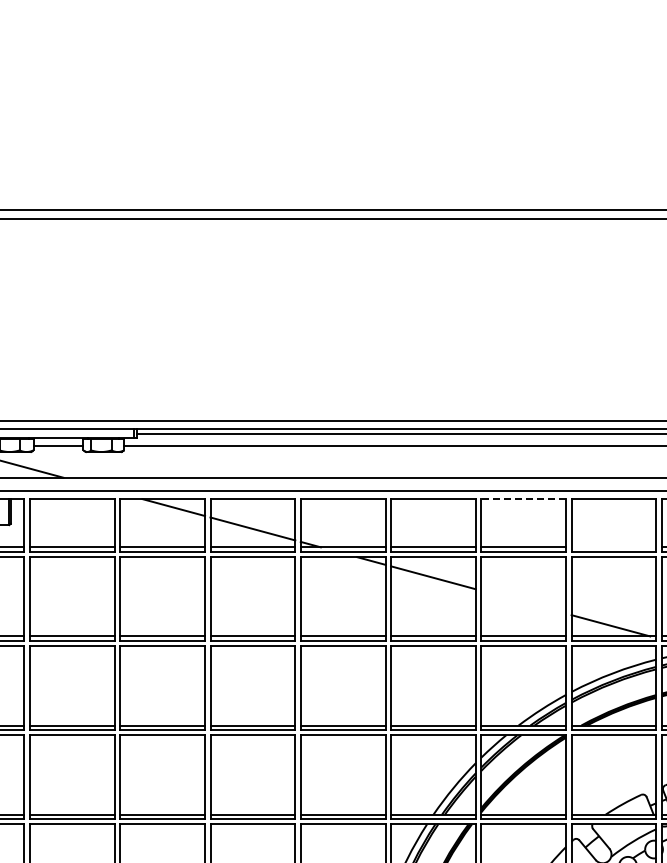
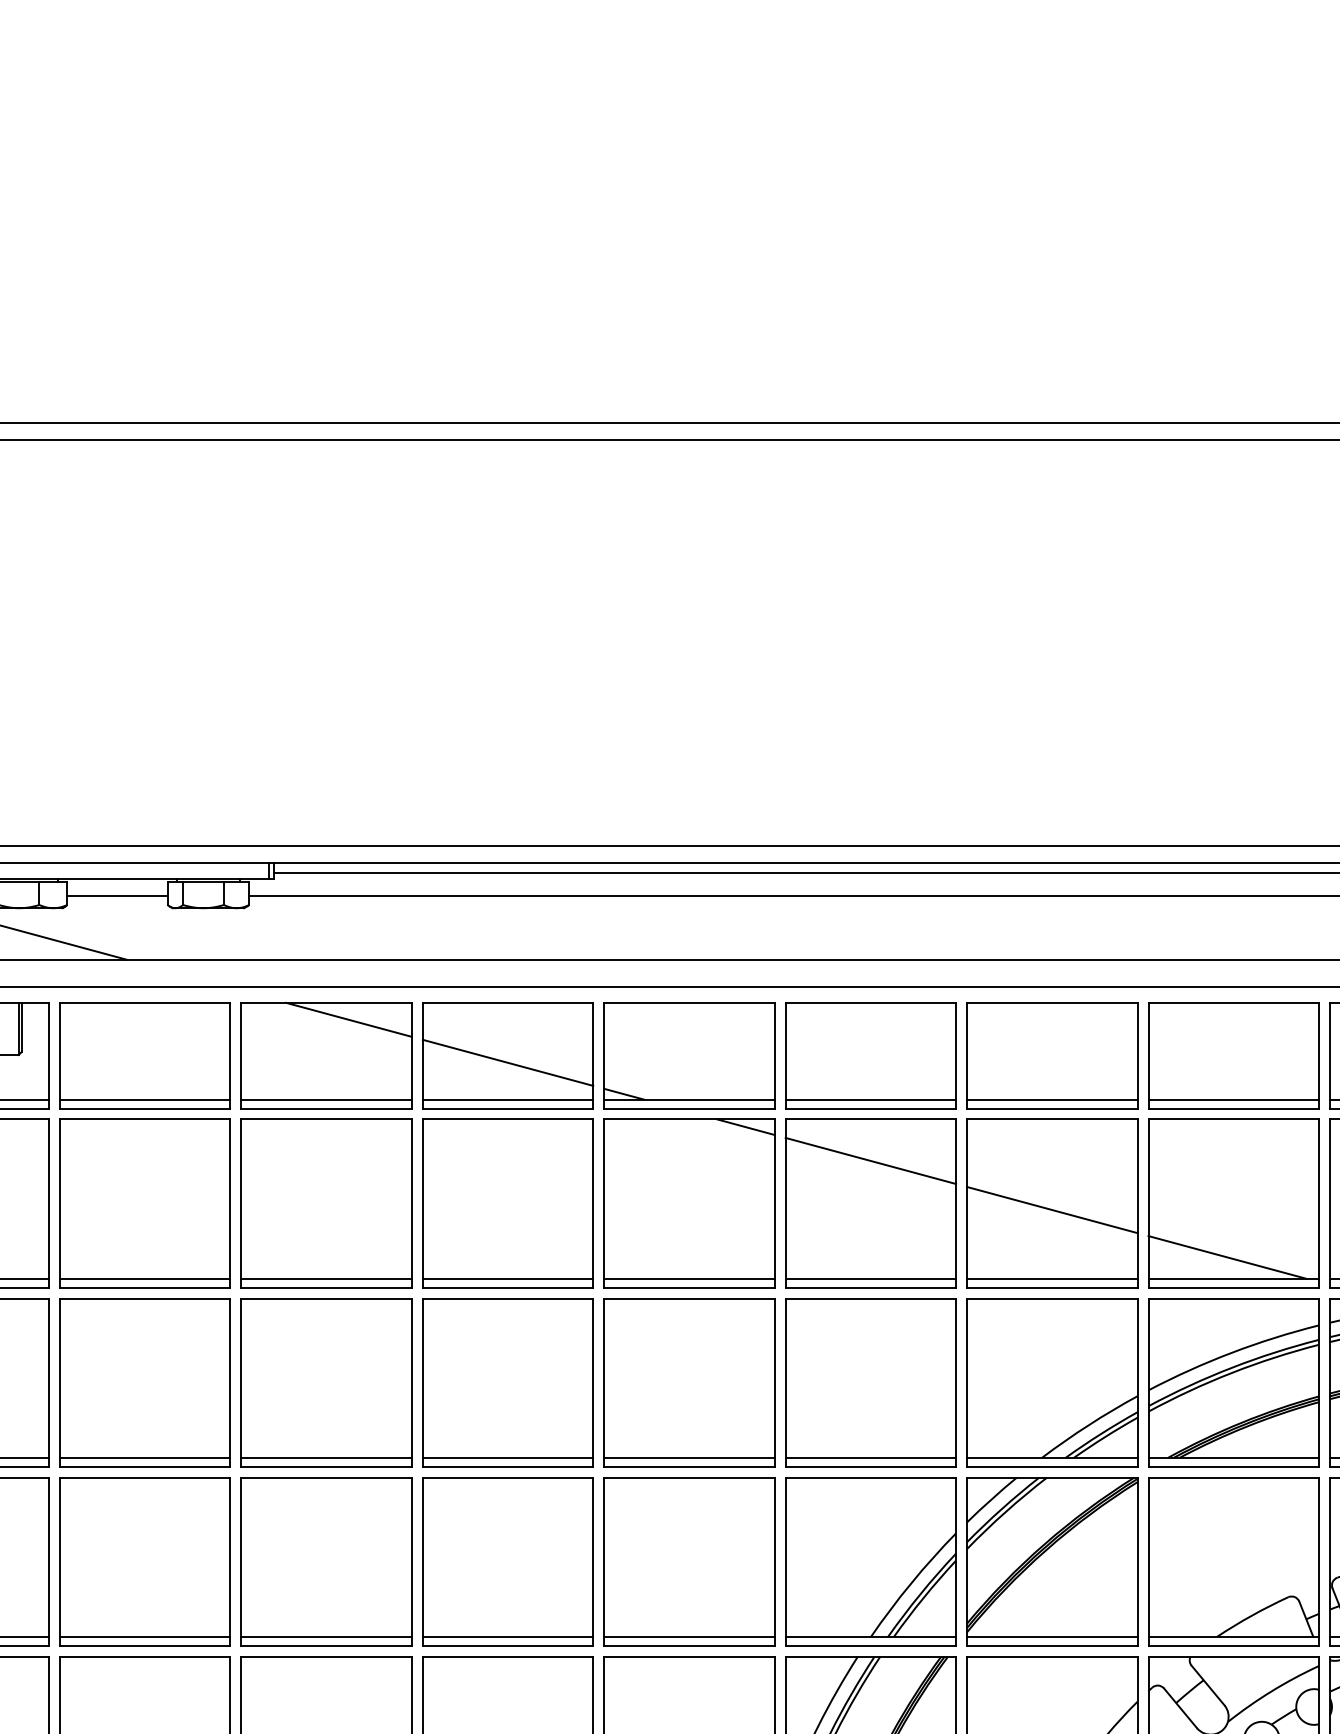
line: (523, 499) -> (1051, 1003), dashed -> solid
line: (613, 547) -> (1232, 1100), added
line: (523, 601) -> (1051, 1208), added

